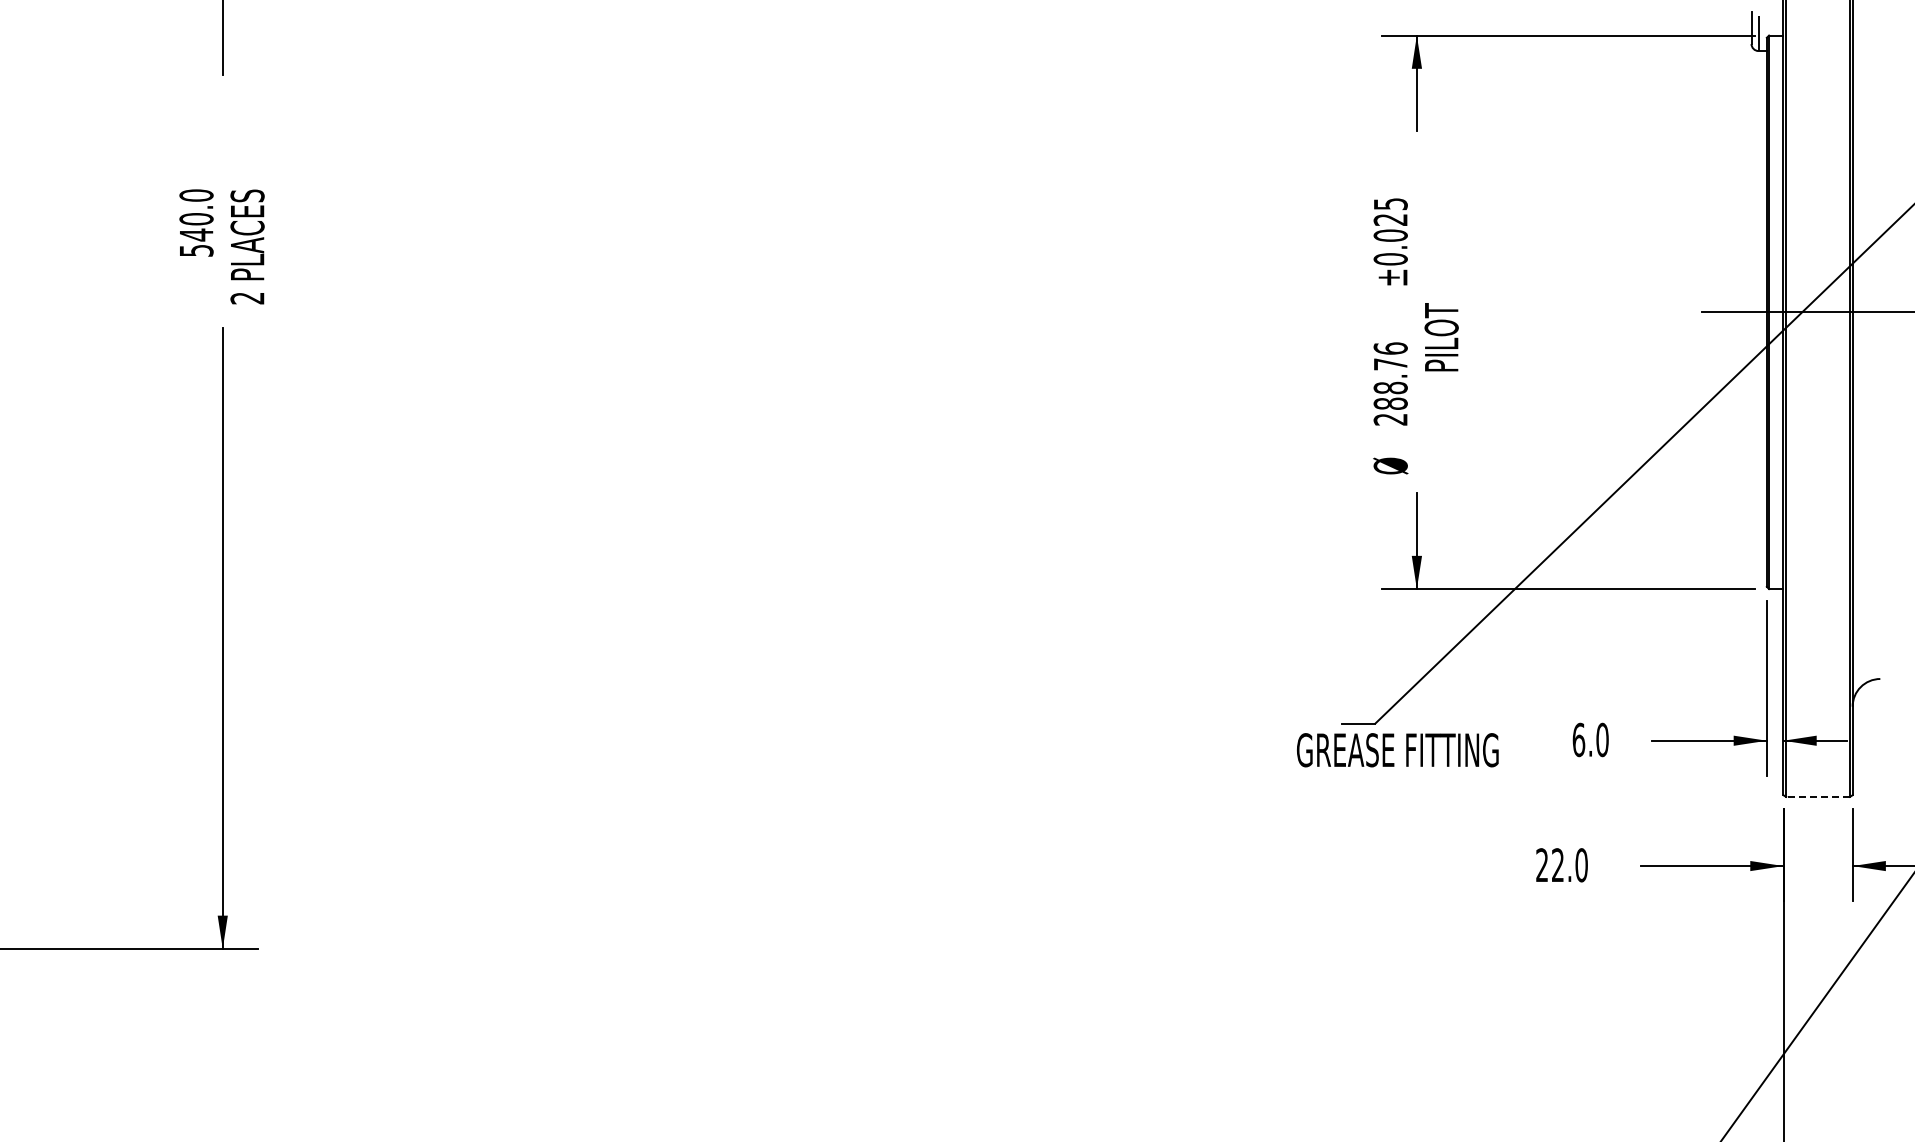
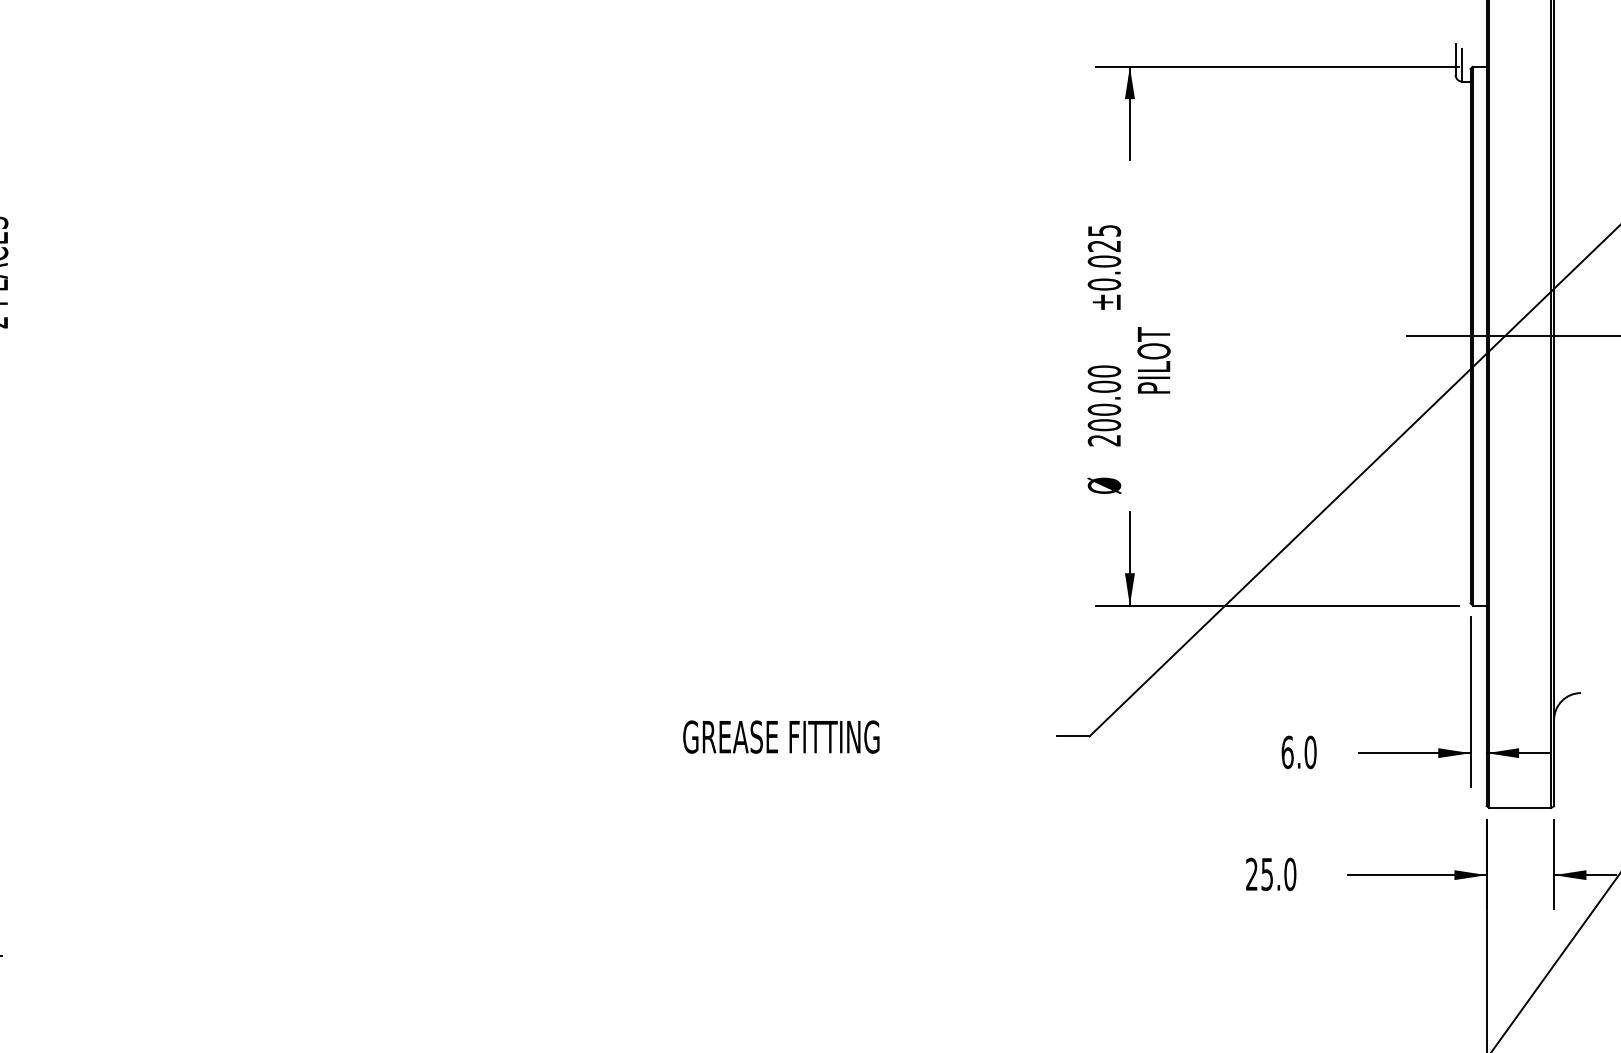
text: (1390, 375) -> (1104, 397), 288.76 -> 200.00
text: (1397, 750) -> (781, 737), moved
line: (1818, 796) -> (1520, 807), dashed -> solid
text: (1557, 865) -> (1266, 874), 22.0 -> 25.0

